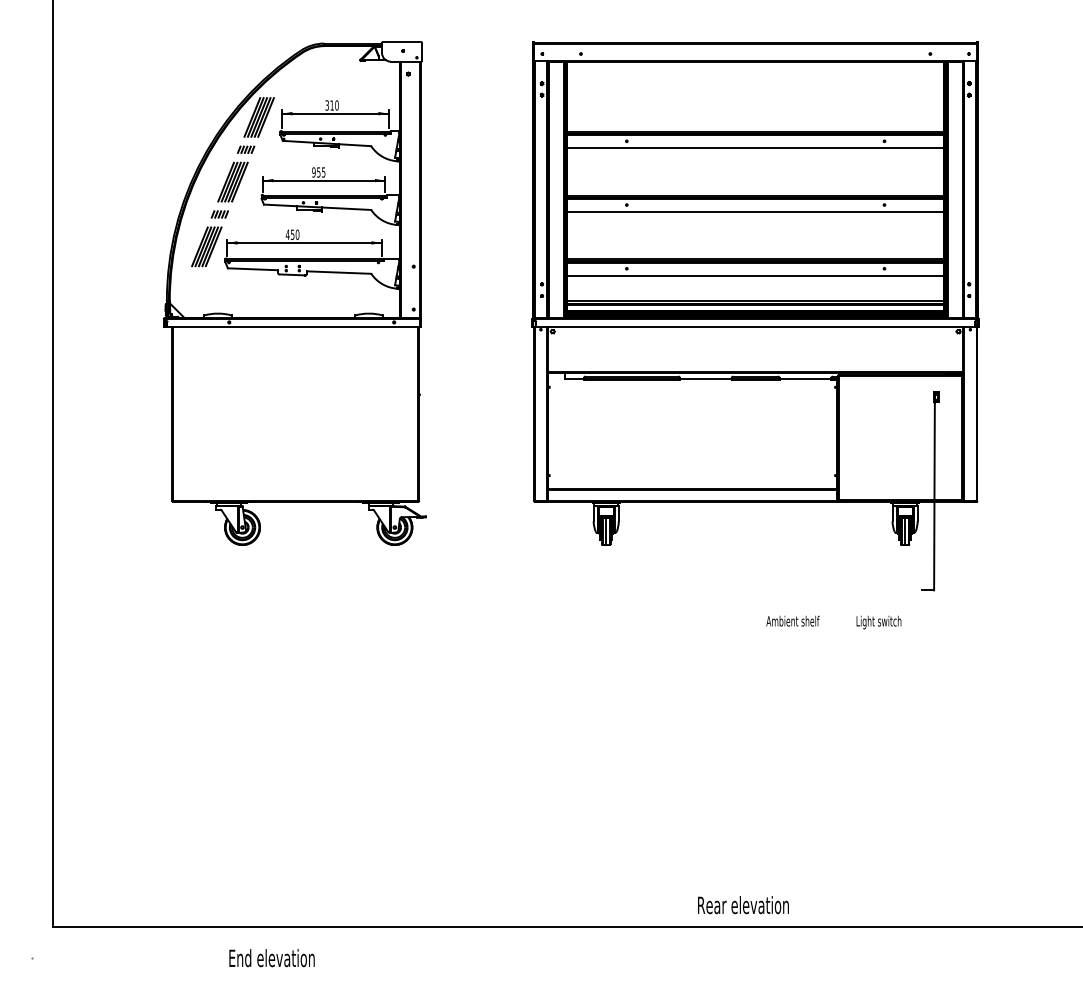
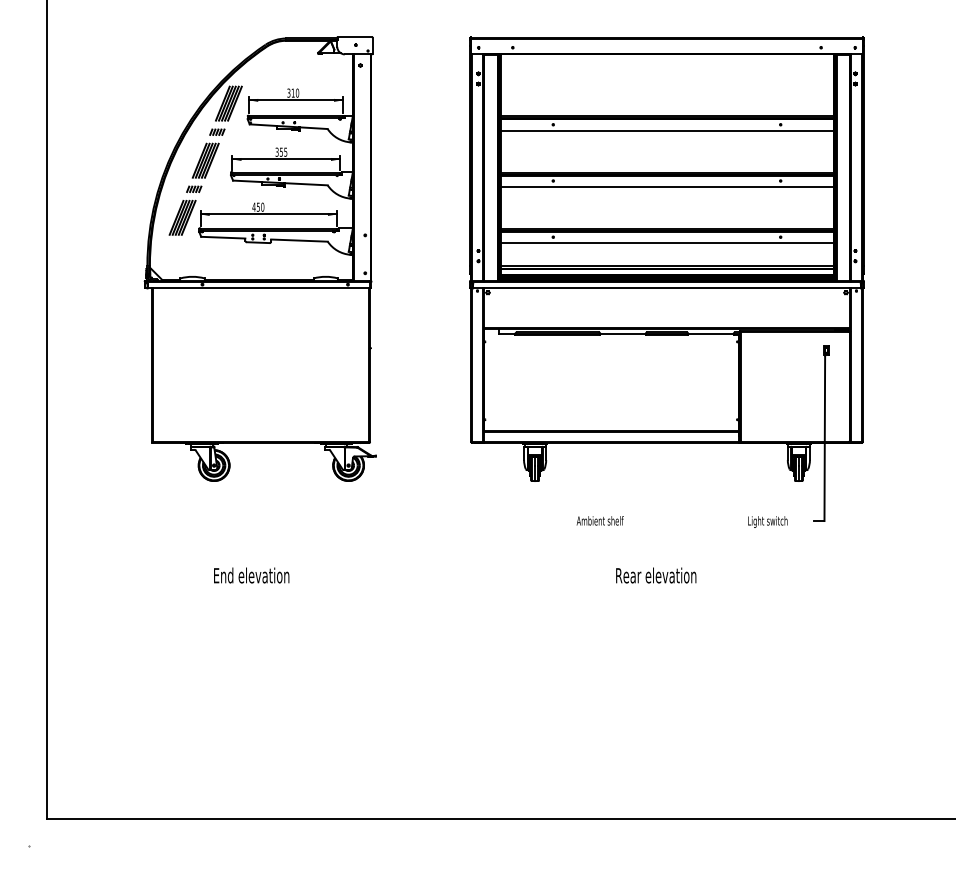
text: (313, 172) -> (276, 152), 955 -> 355
text: (792, 620) -> (599, 520), moved
text: (878, 622) -> (767, 522), moved
text: (743, 905) -> (656, 575), moved
text: (271, 958) -> (251, 575), moved

